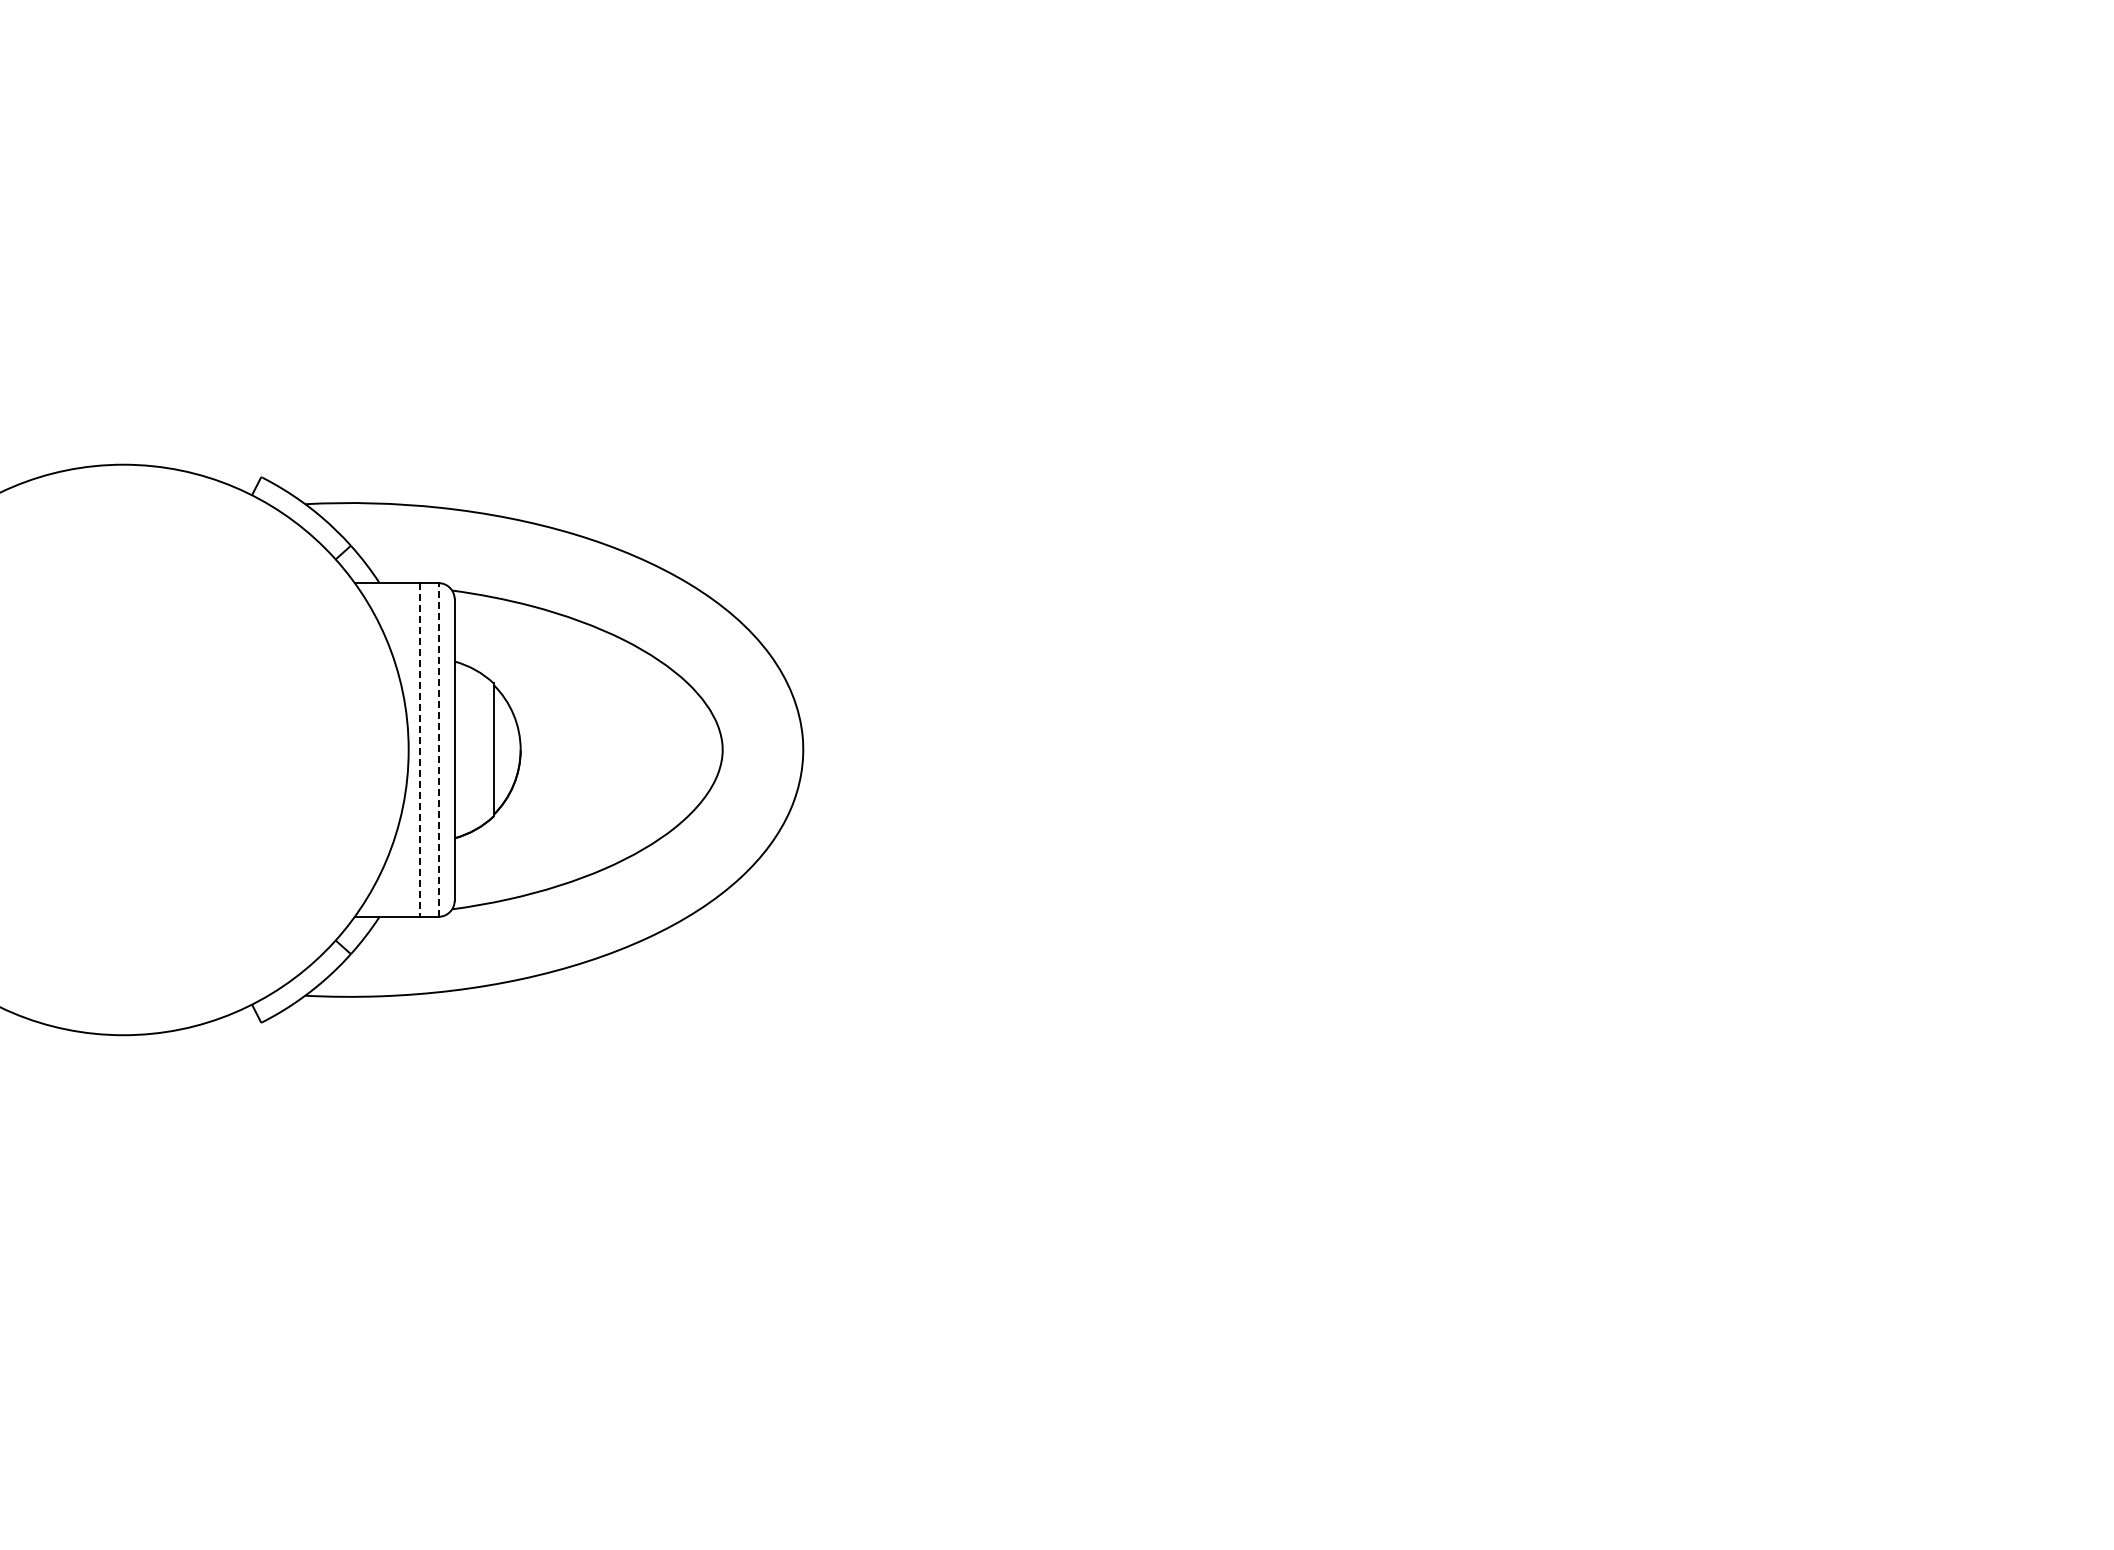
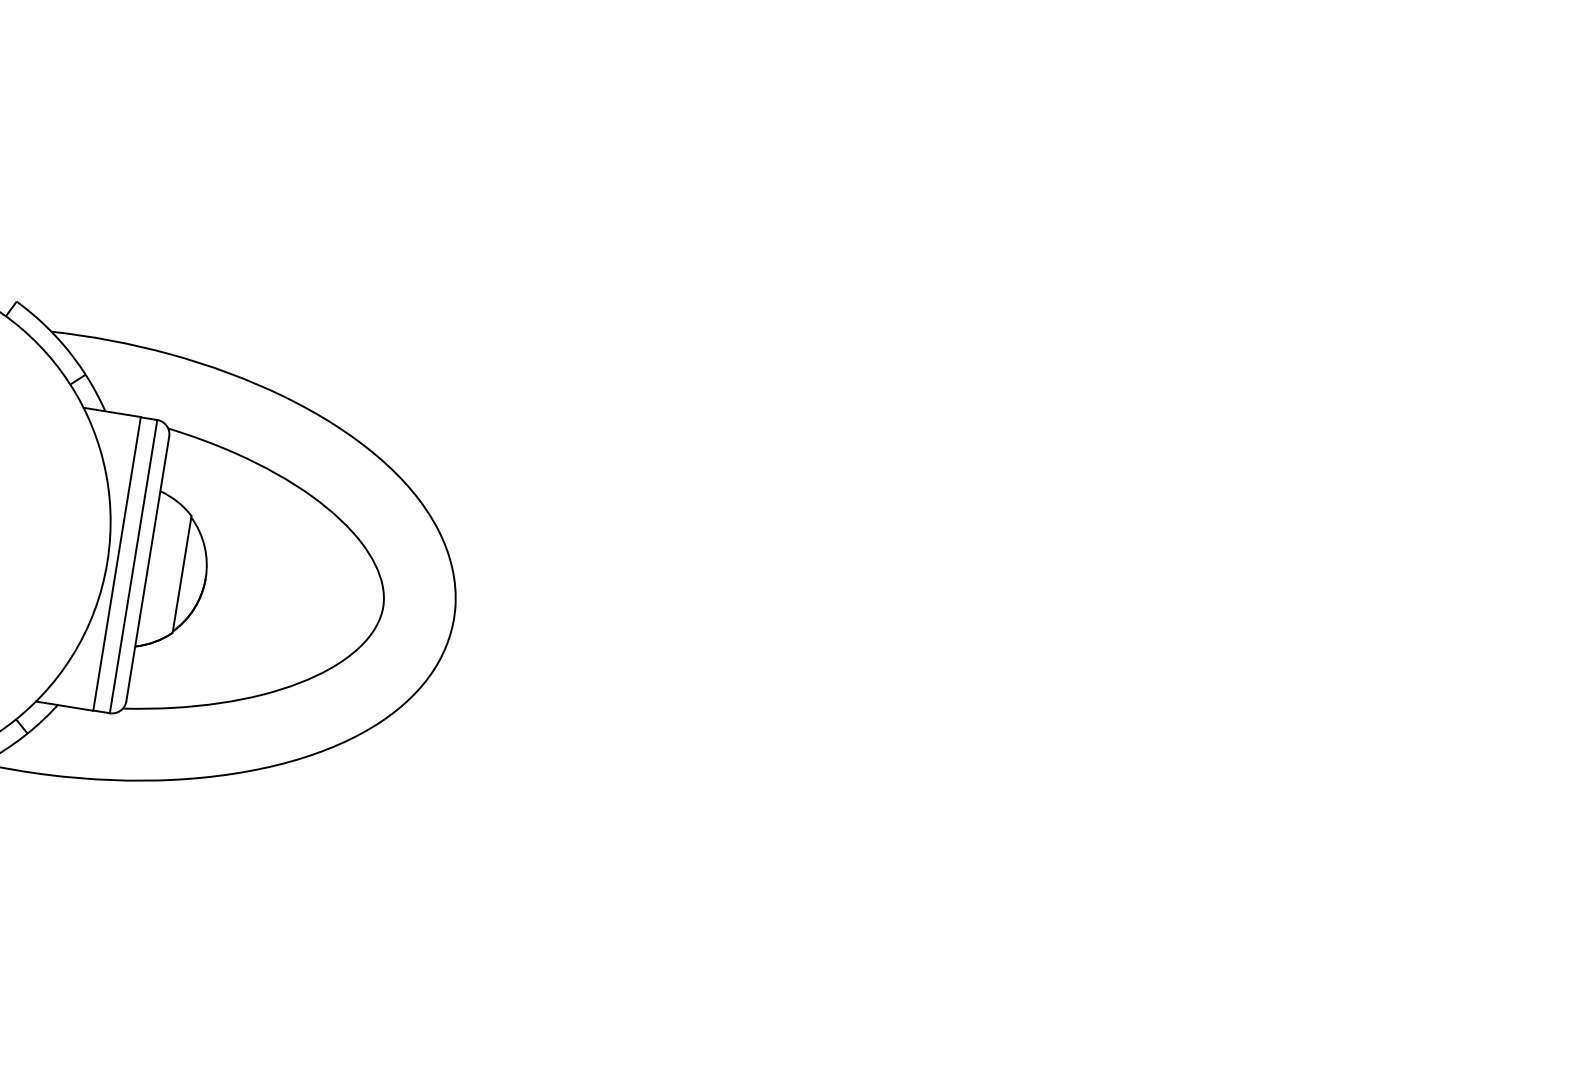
line: (438, 749) -> (133, 566), dashed -> solid
line: (419, 750) -> (116, 564), dashed -> solid

